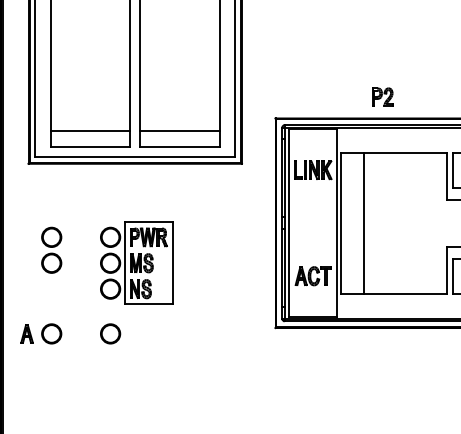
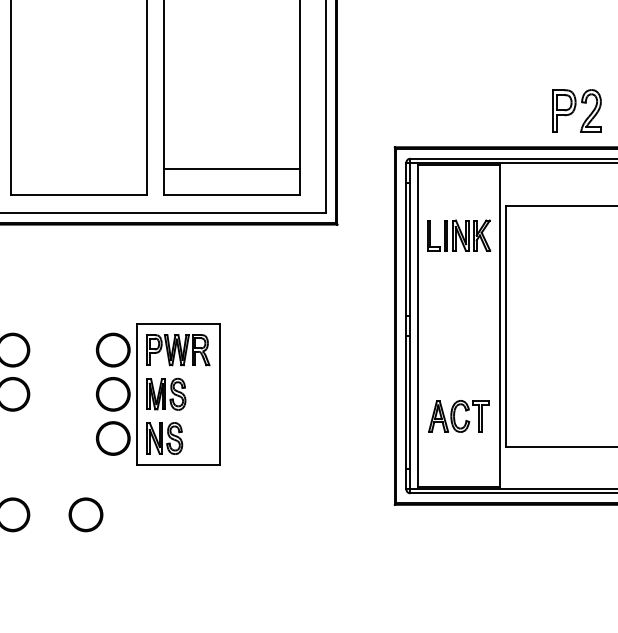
part: (382, 96) -> (577, 109), size x1.4
line: (90, 131) -> (79, 169), removed
line: (364, 222) -> (546, 324), removed
circle: (110, 333) -> (85, 514), moved

